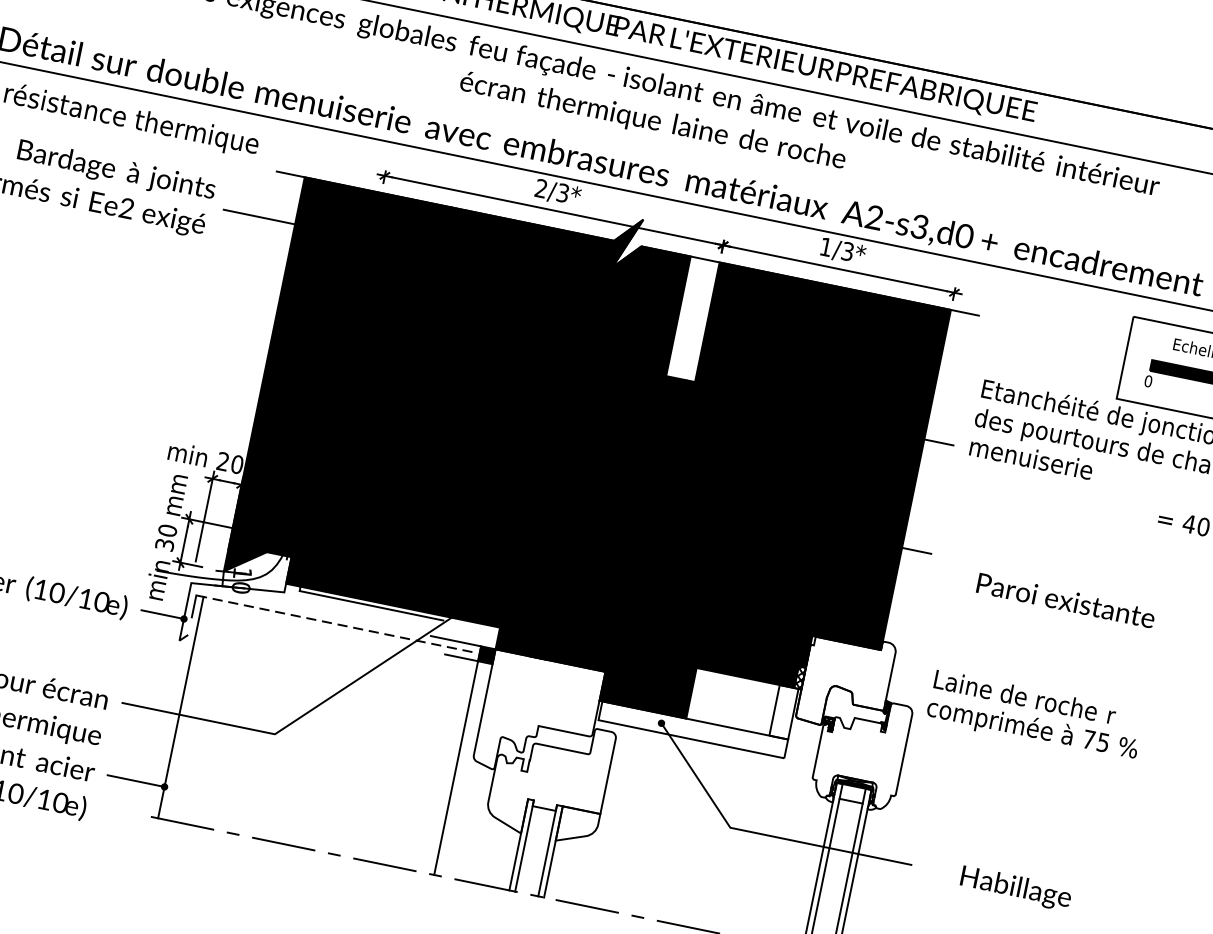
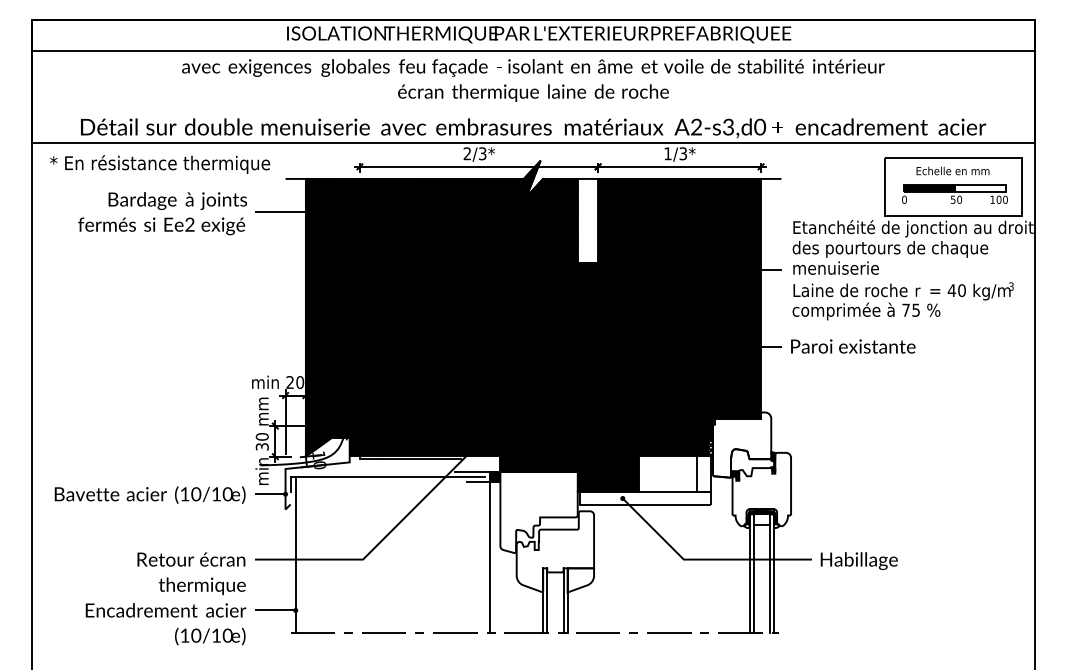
text: (1066, 600) -> (853, 346), moved
line: (333, 623) -> (387, 476), dashed -> solid
text: (1035, 715) -> (866, 301), moved
text: (1014, 888) -> (858, 561), moved

